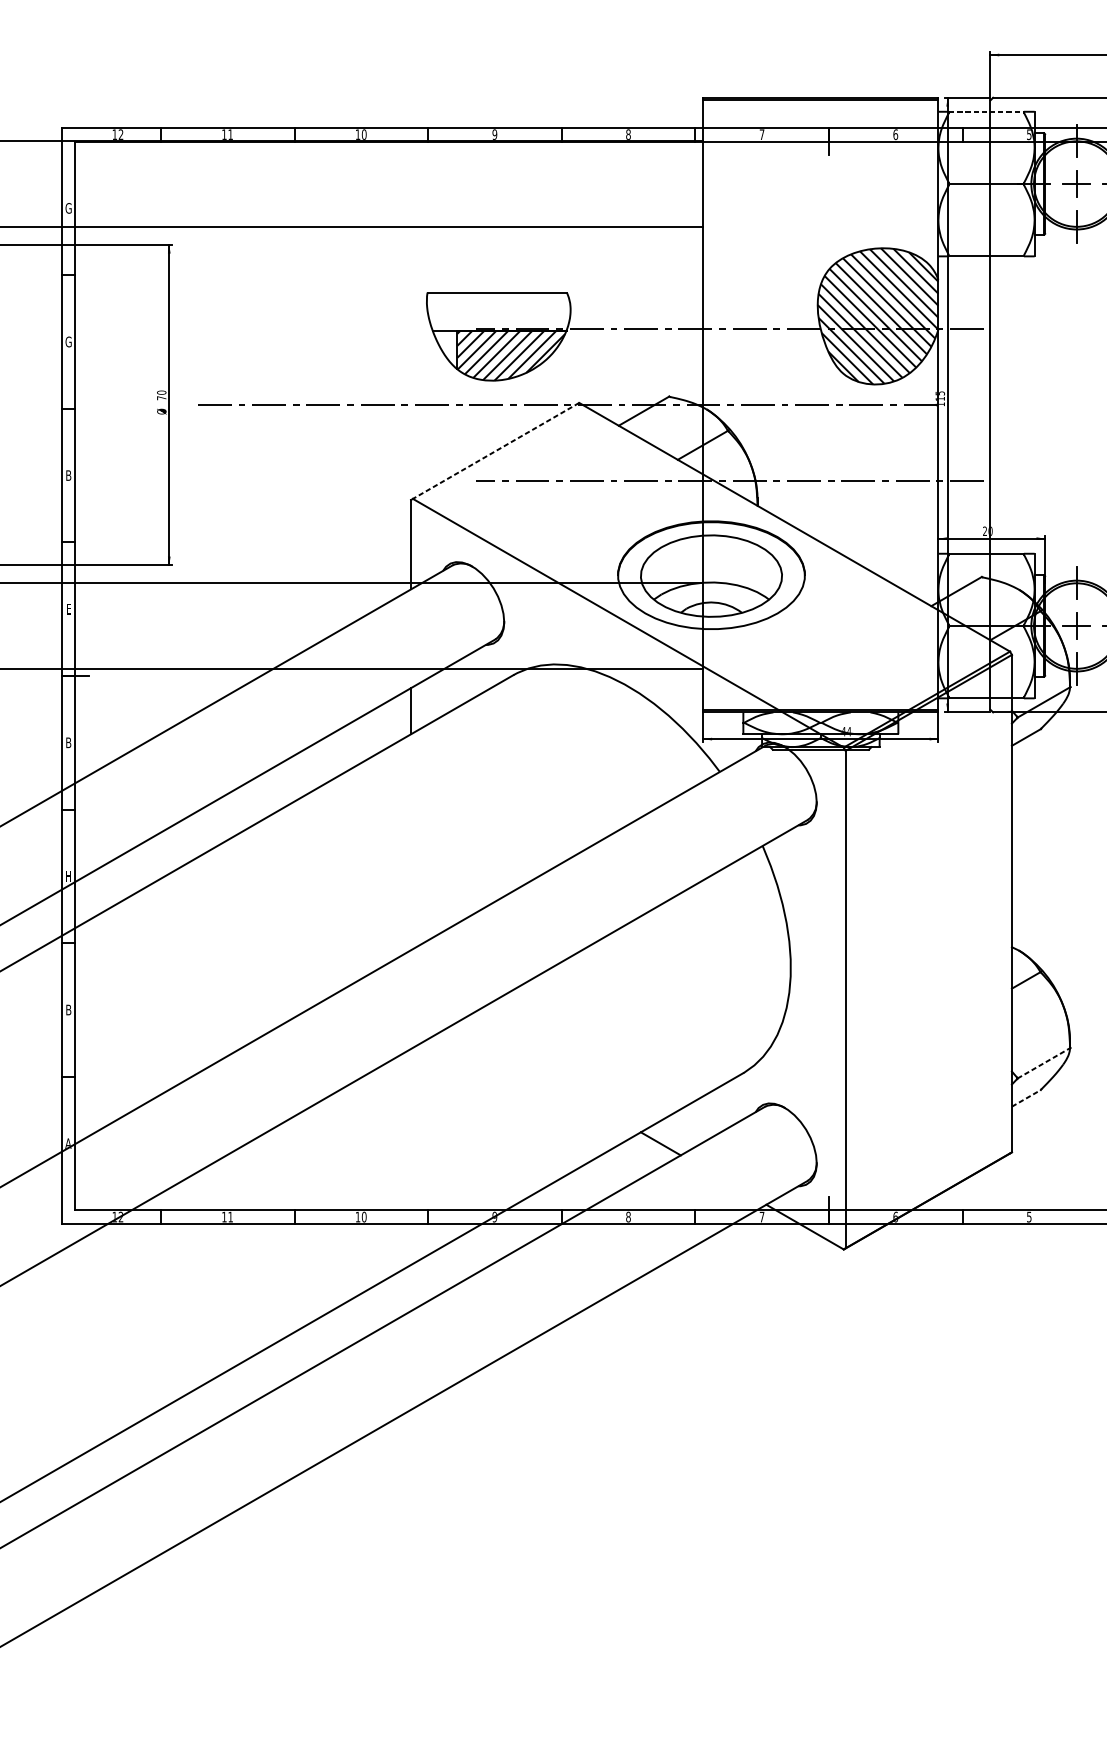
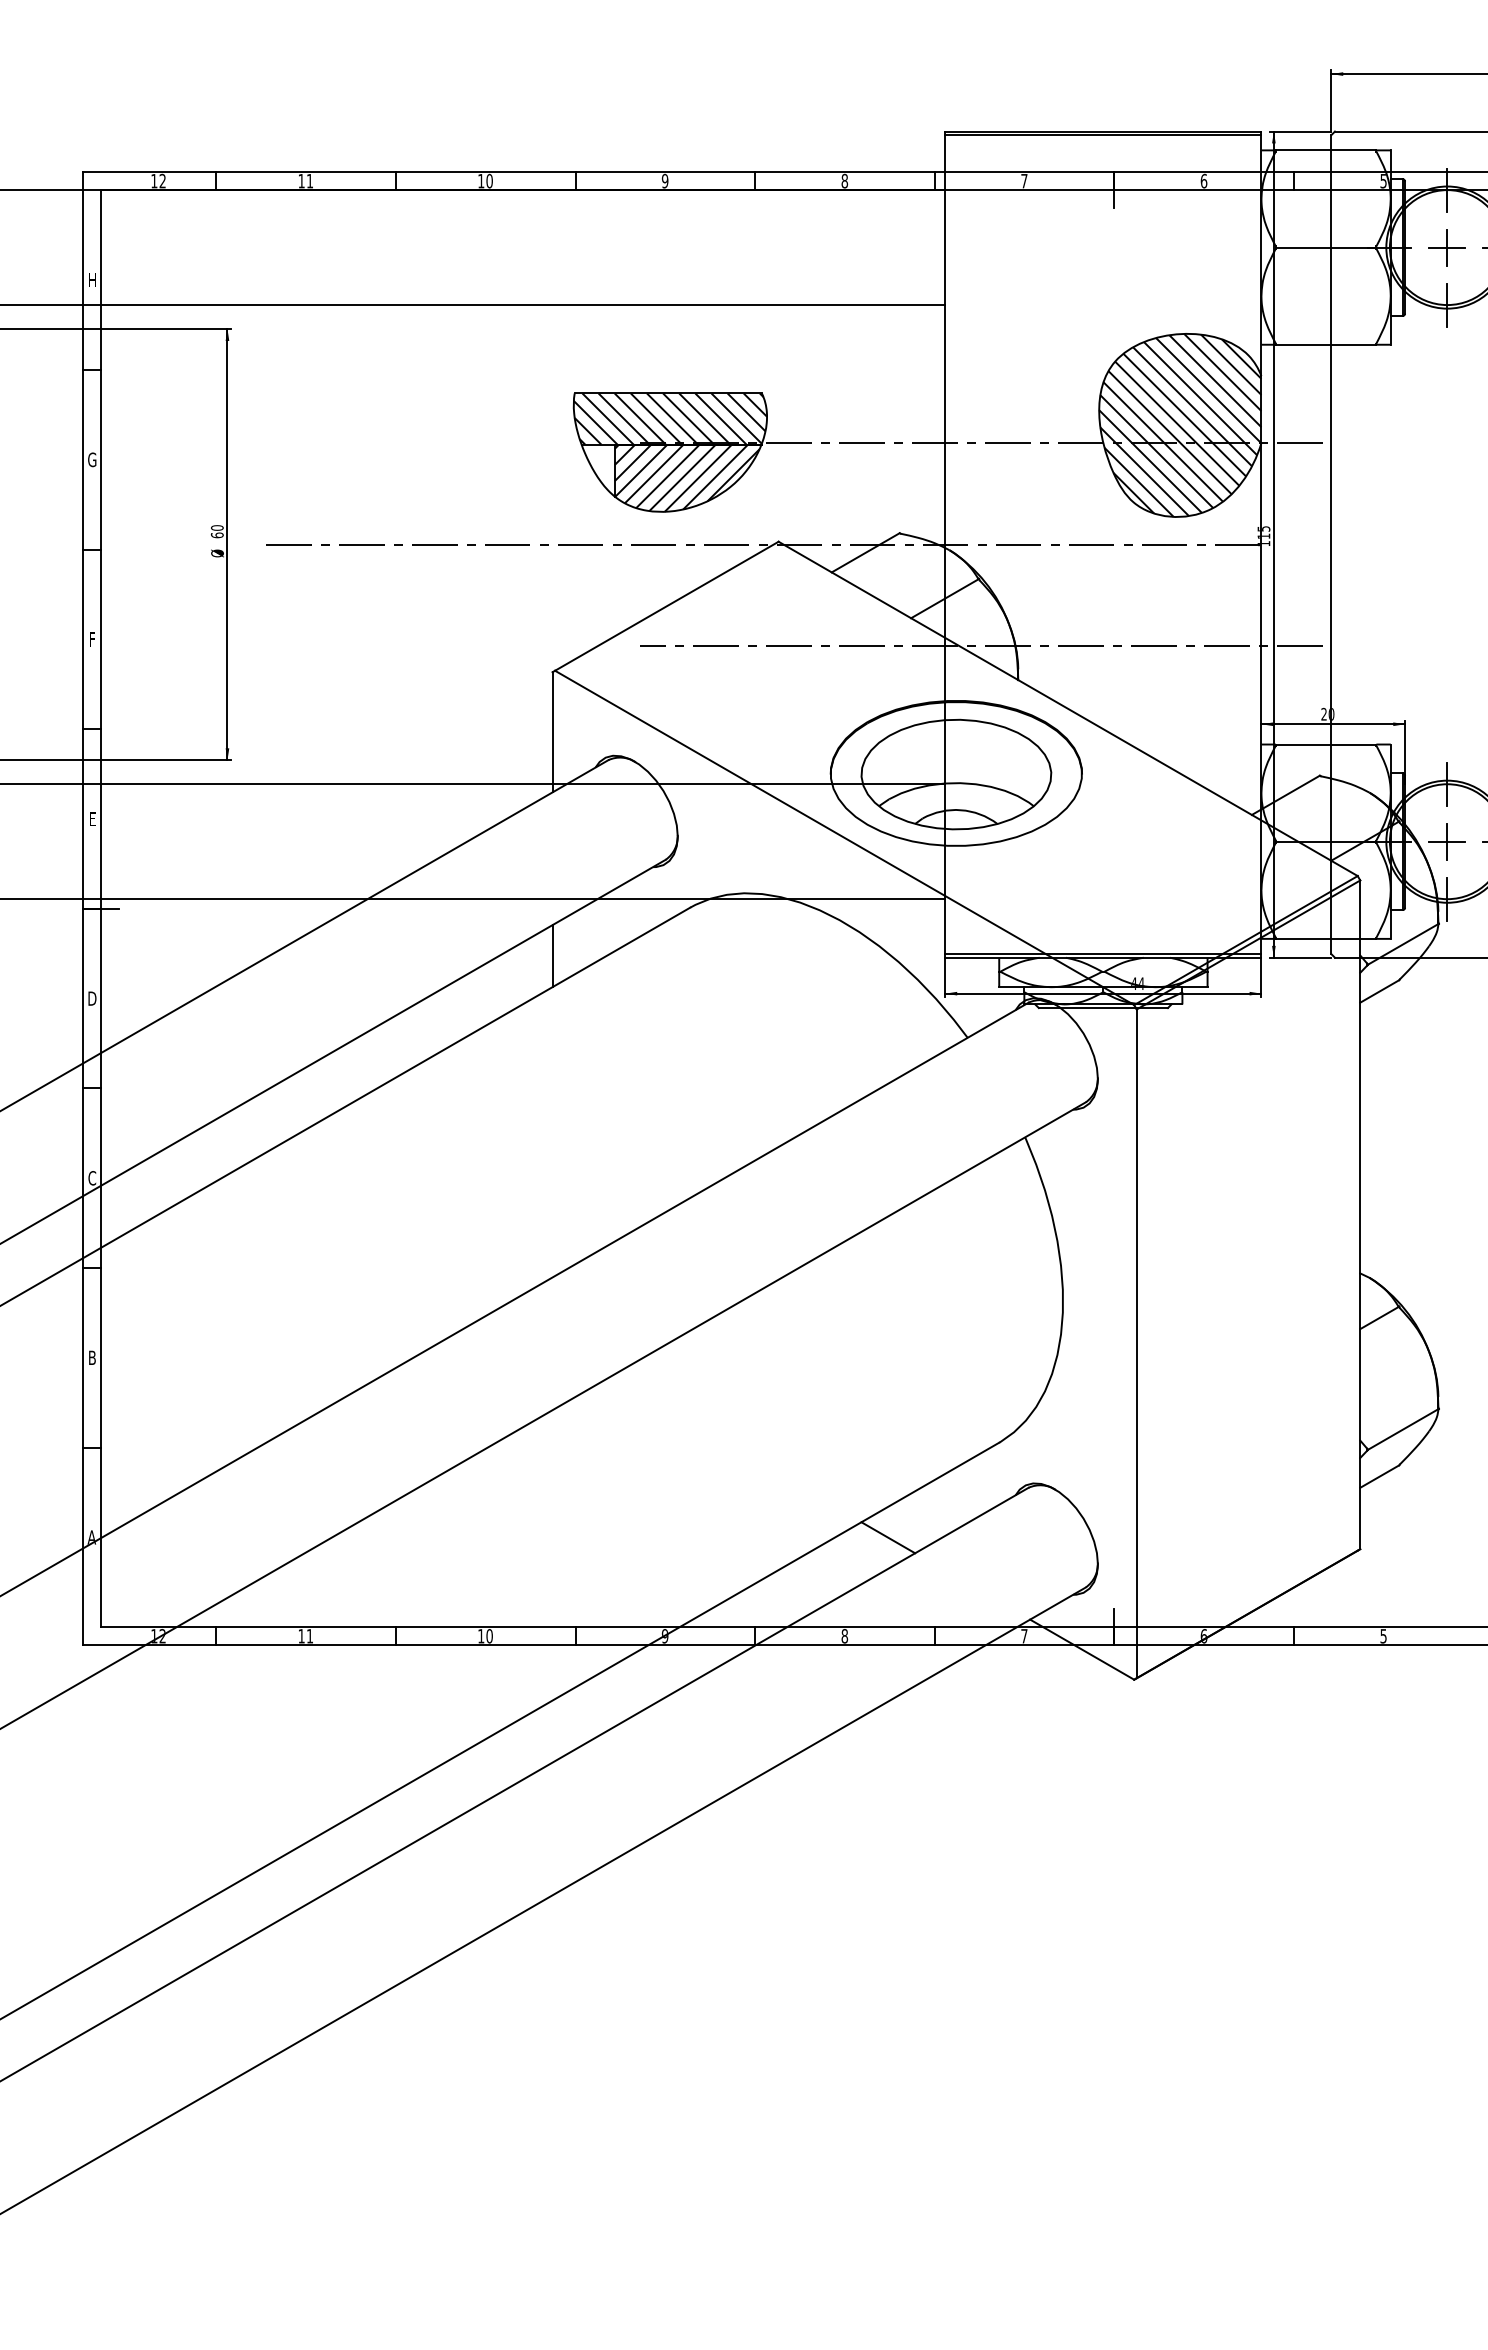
line: (986, 111) -> (1326, 150), dashed -> solid
text: (68, 207) -> (92, 279), G -> H
hatch: (498, 311) -> (670, 418), added
text: (161, 398) -> (216, 535), 70 -> 60
line: (495, 451) -> (666, 606), dashed -> solid
text: (68, 475) -> (92, 639), B -> F
text: (68, 742) -> (92, 998), B -> D
text: (68, 876) -> (92, 1178), H -> C
line: (1044, 1063) -> (1403, 1429), dashed -> solid
line: (1026, 1098) -> (1380, 1476), dashed -> solid

